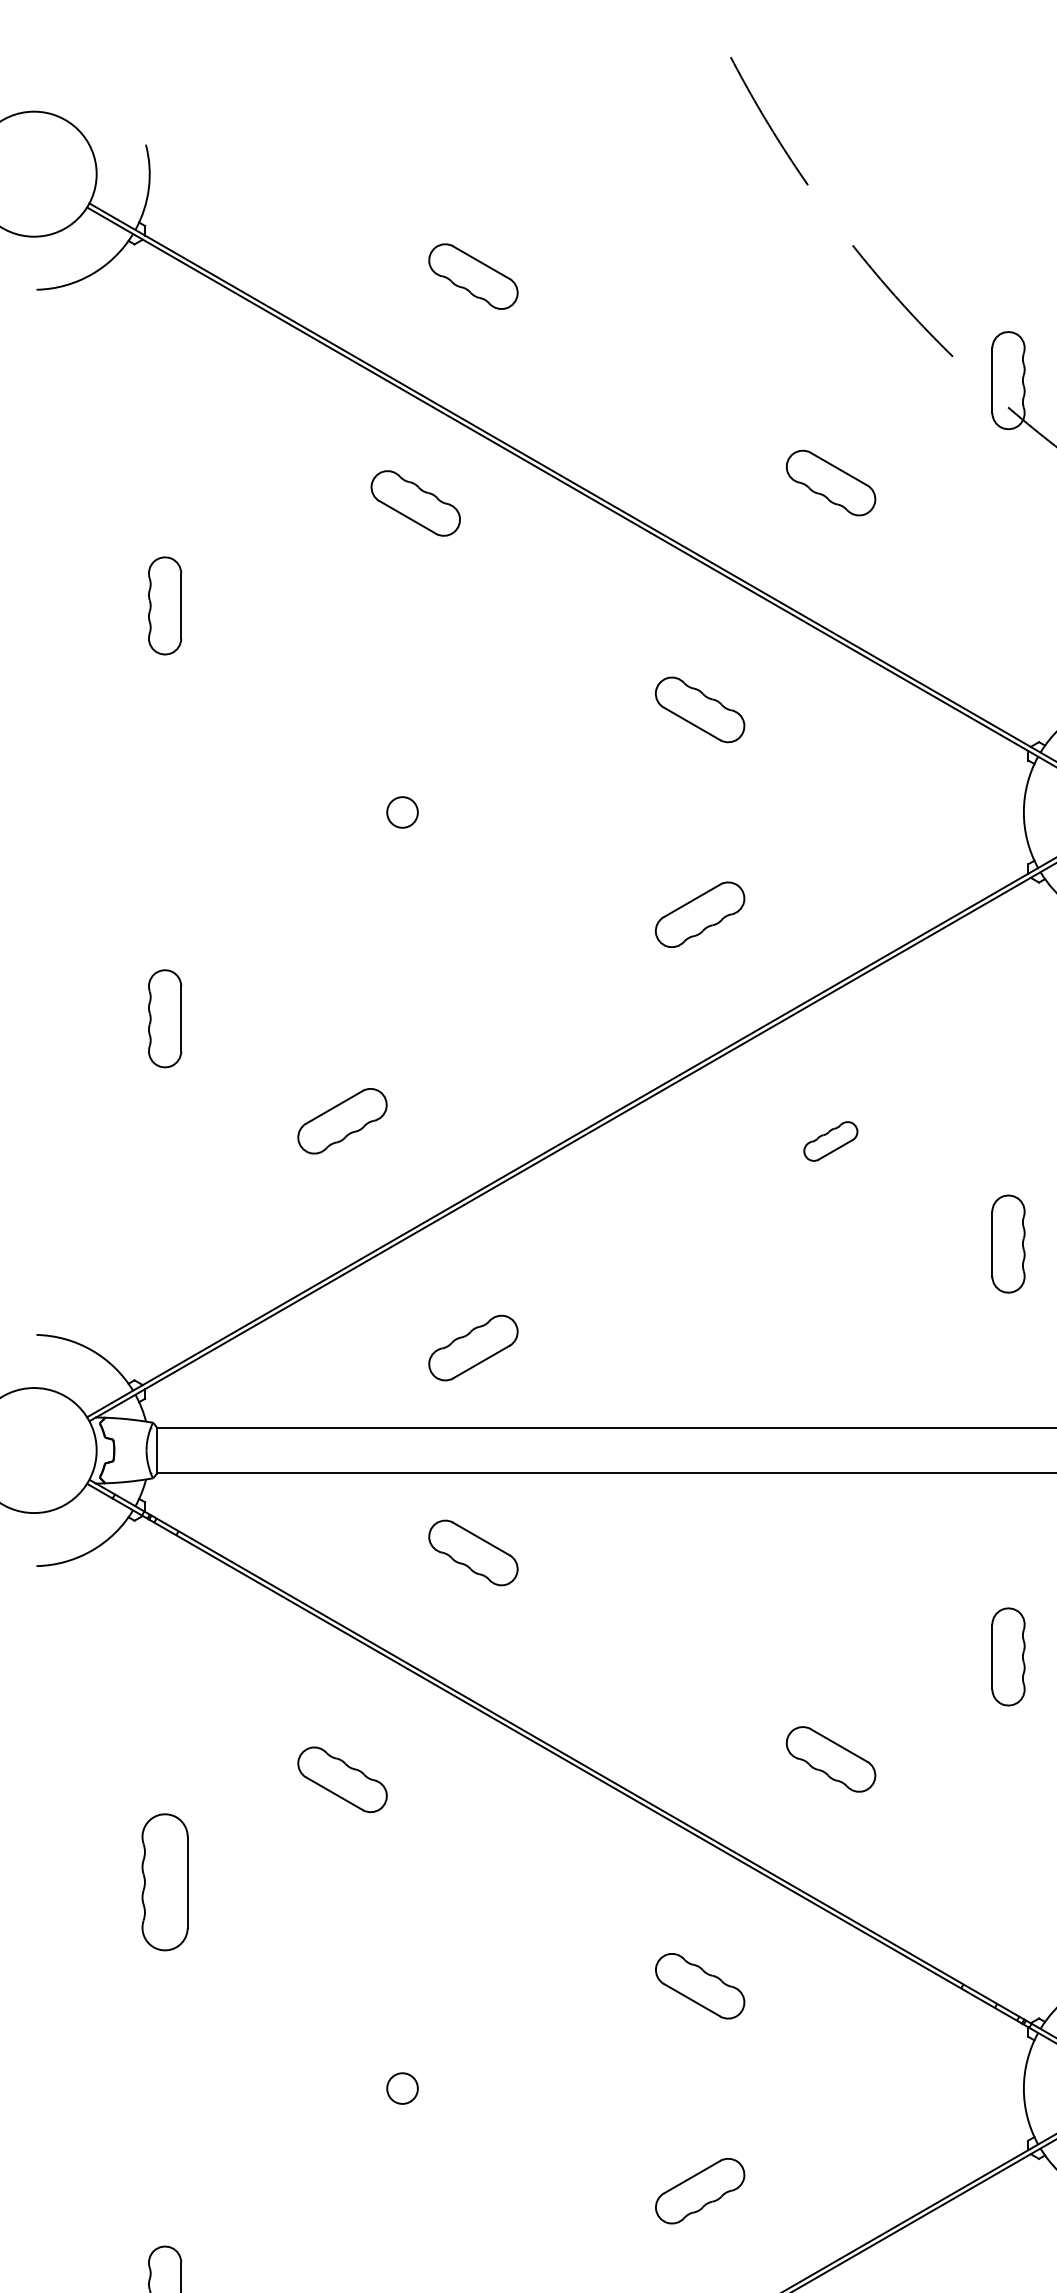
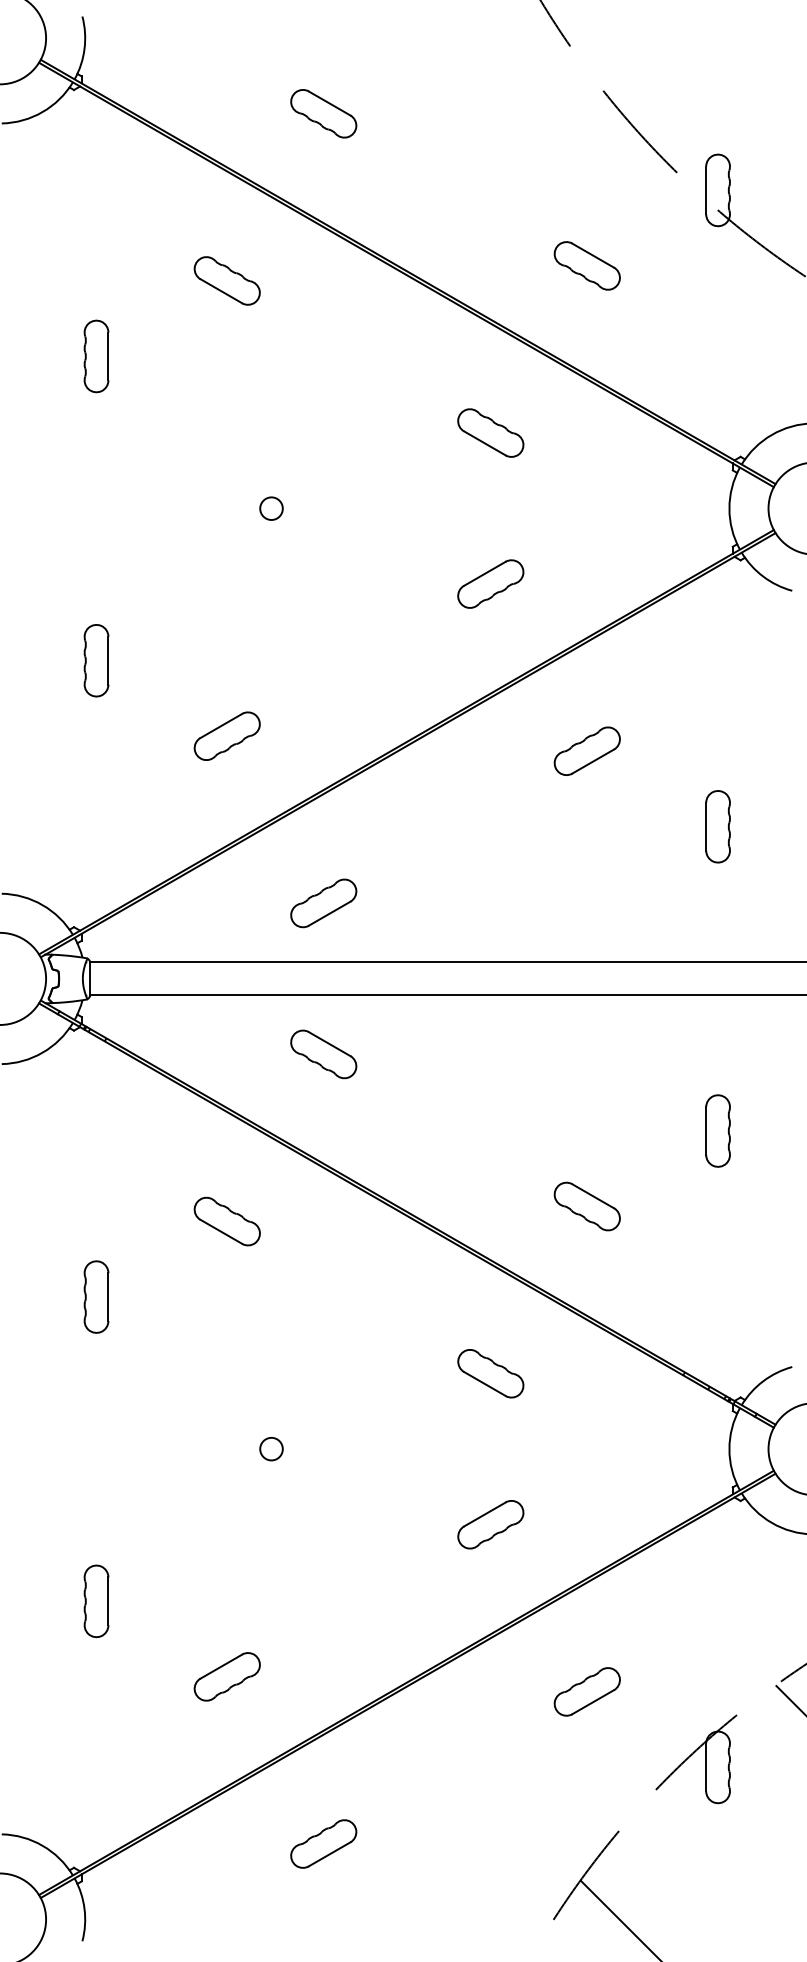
part: (414, 502) -> (226, 280), moved
part: (829, 1140) -> (586, 750), size x1.67
part: (165, 1881) -> (96, 1296), size x0.71

